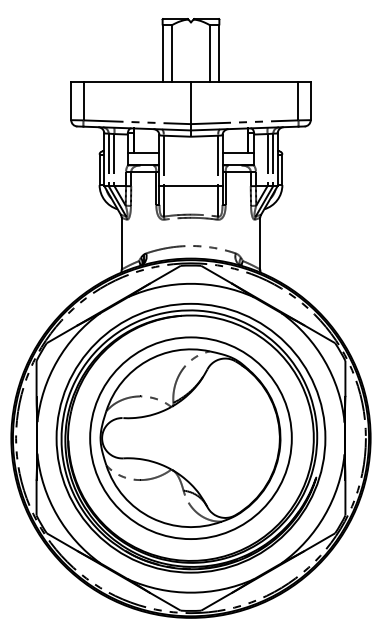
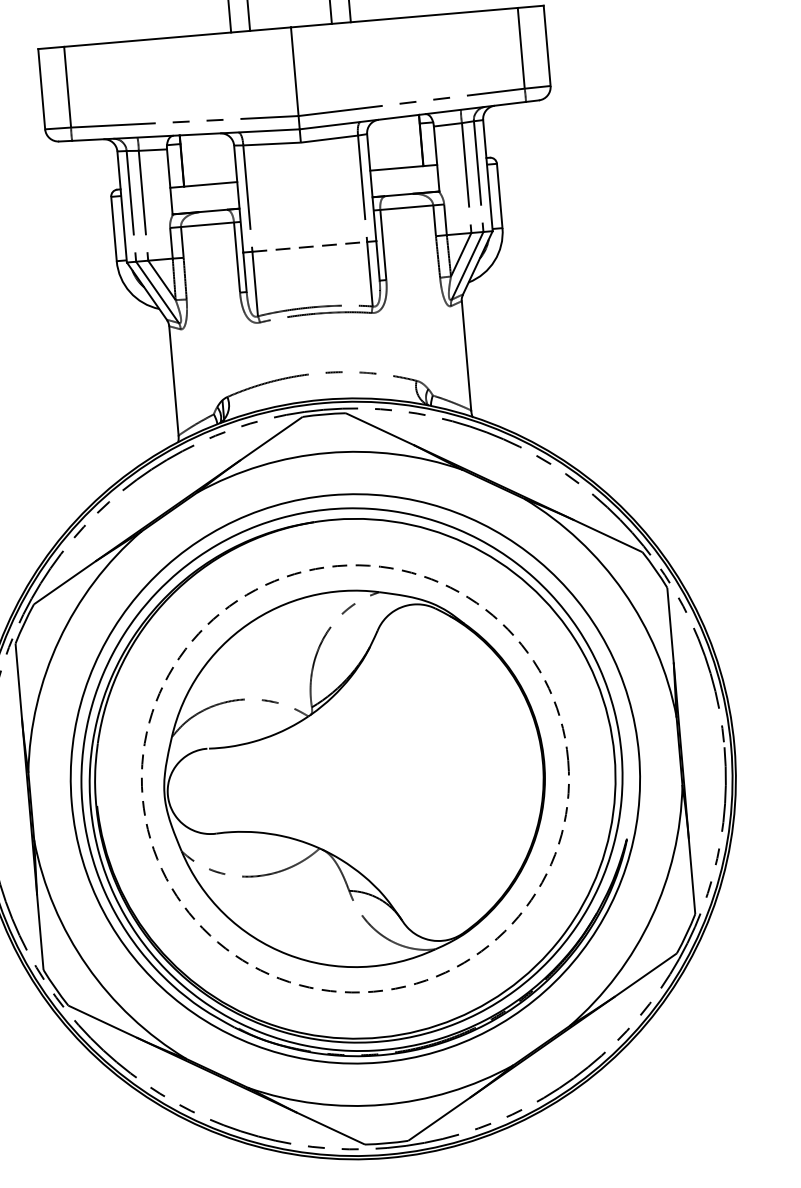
line: (191, 186) -> (310, 247), solid -> dashed
circle: (190, 438) -> (354, 779), solid -> dashed

